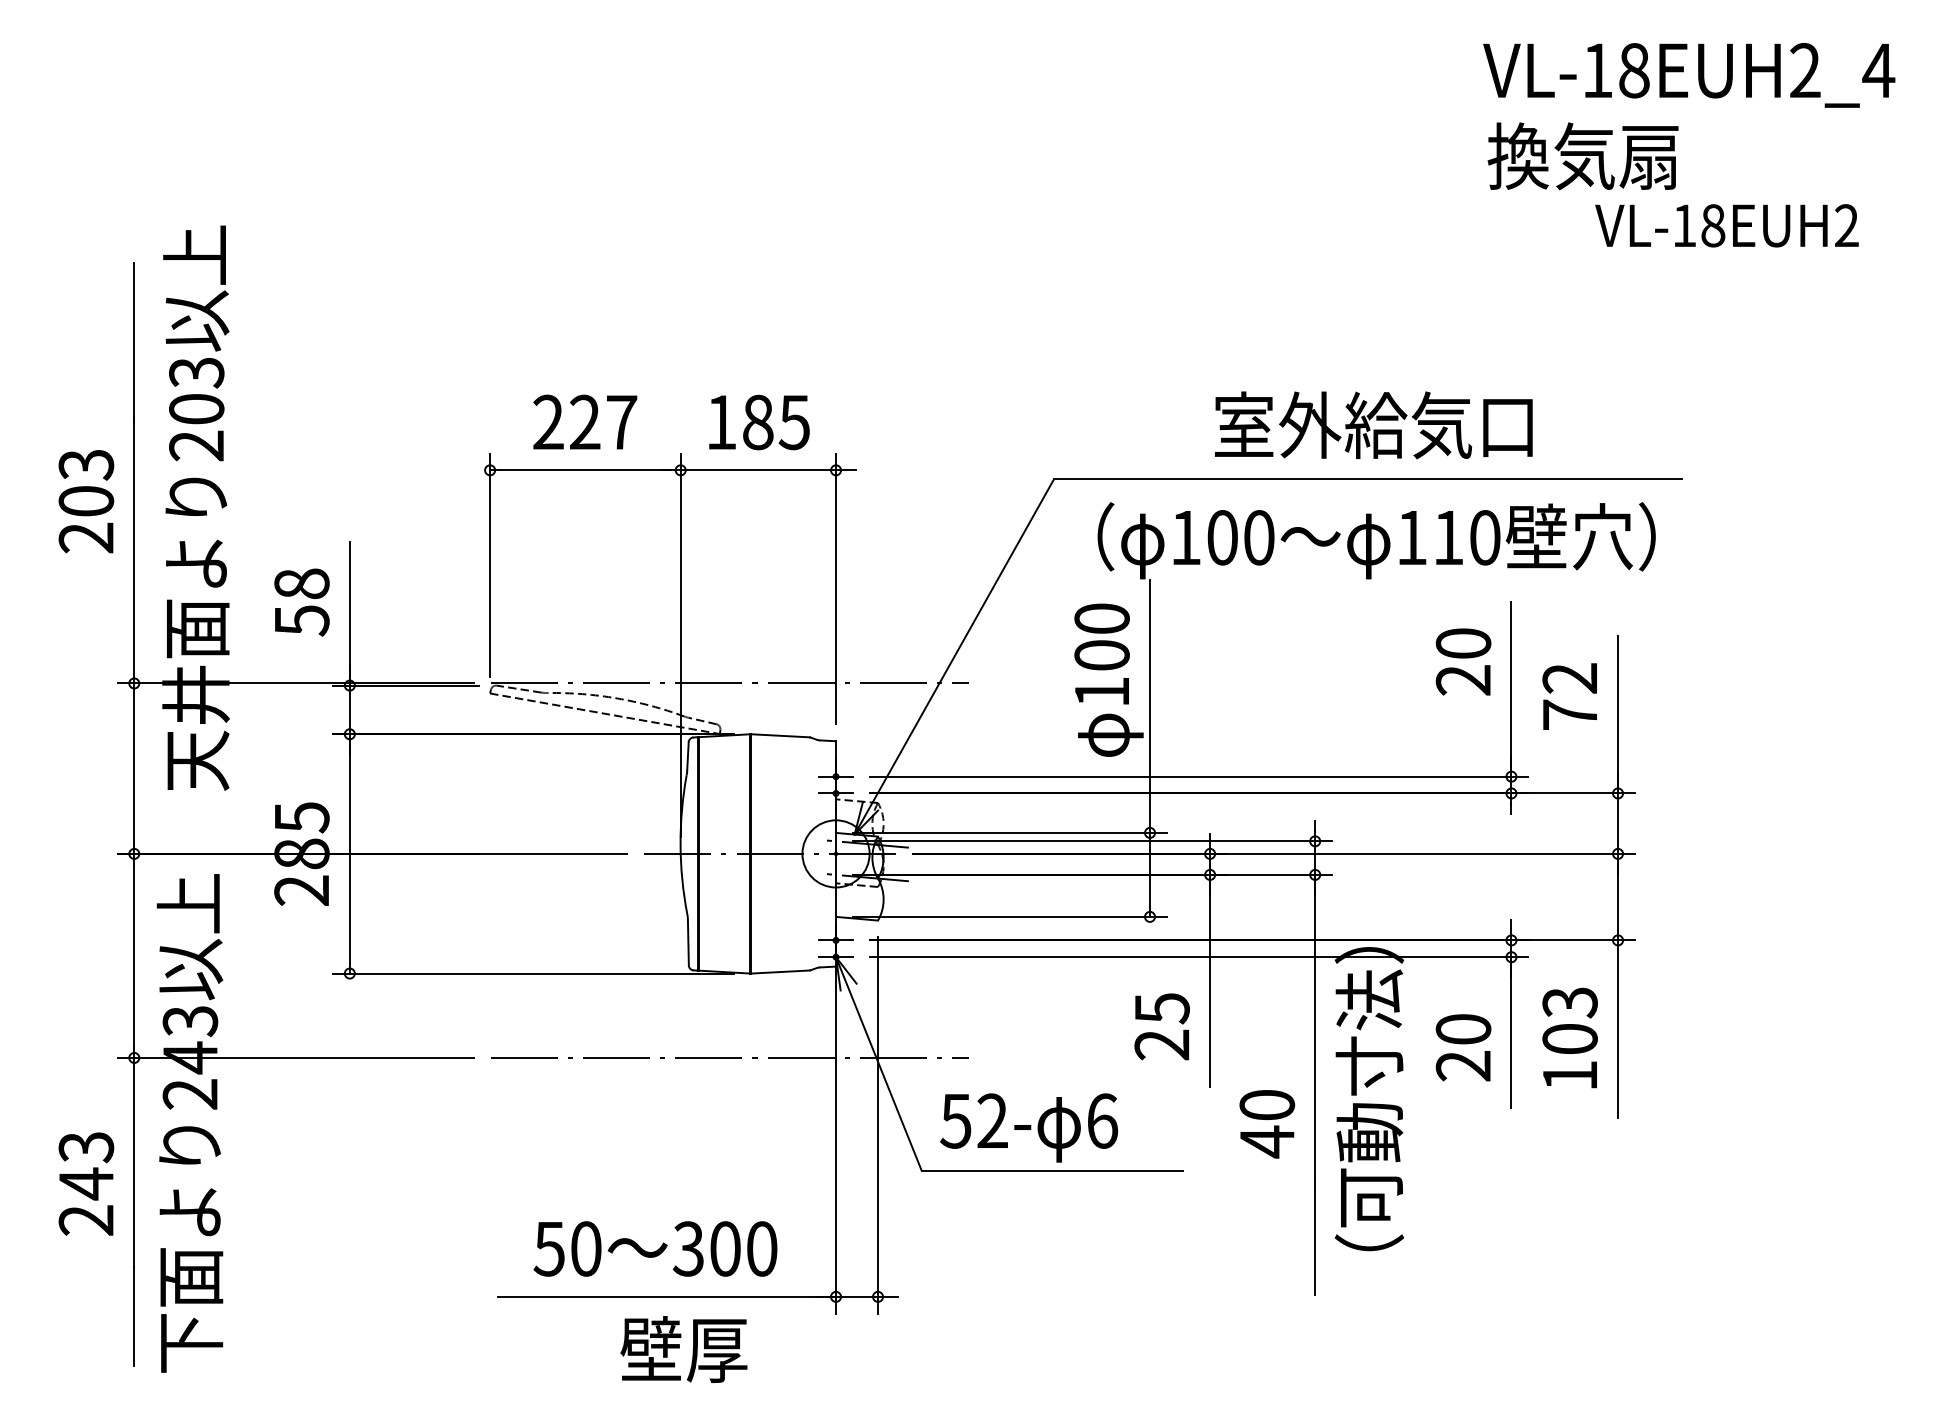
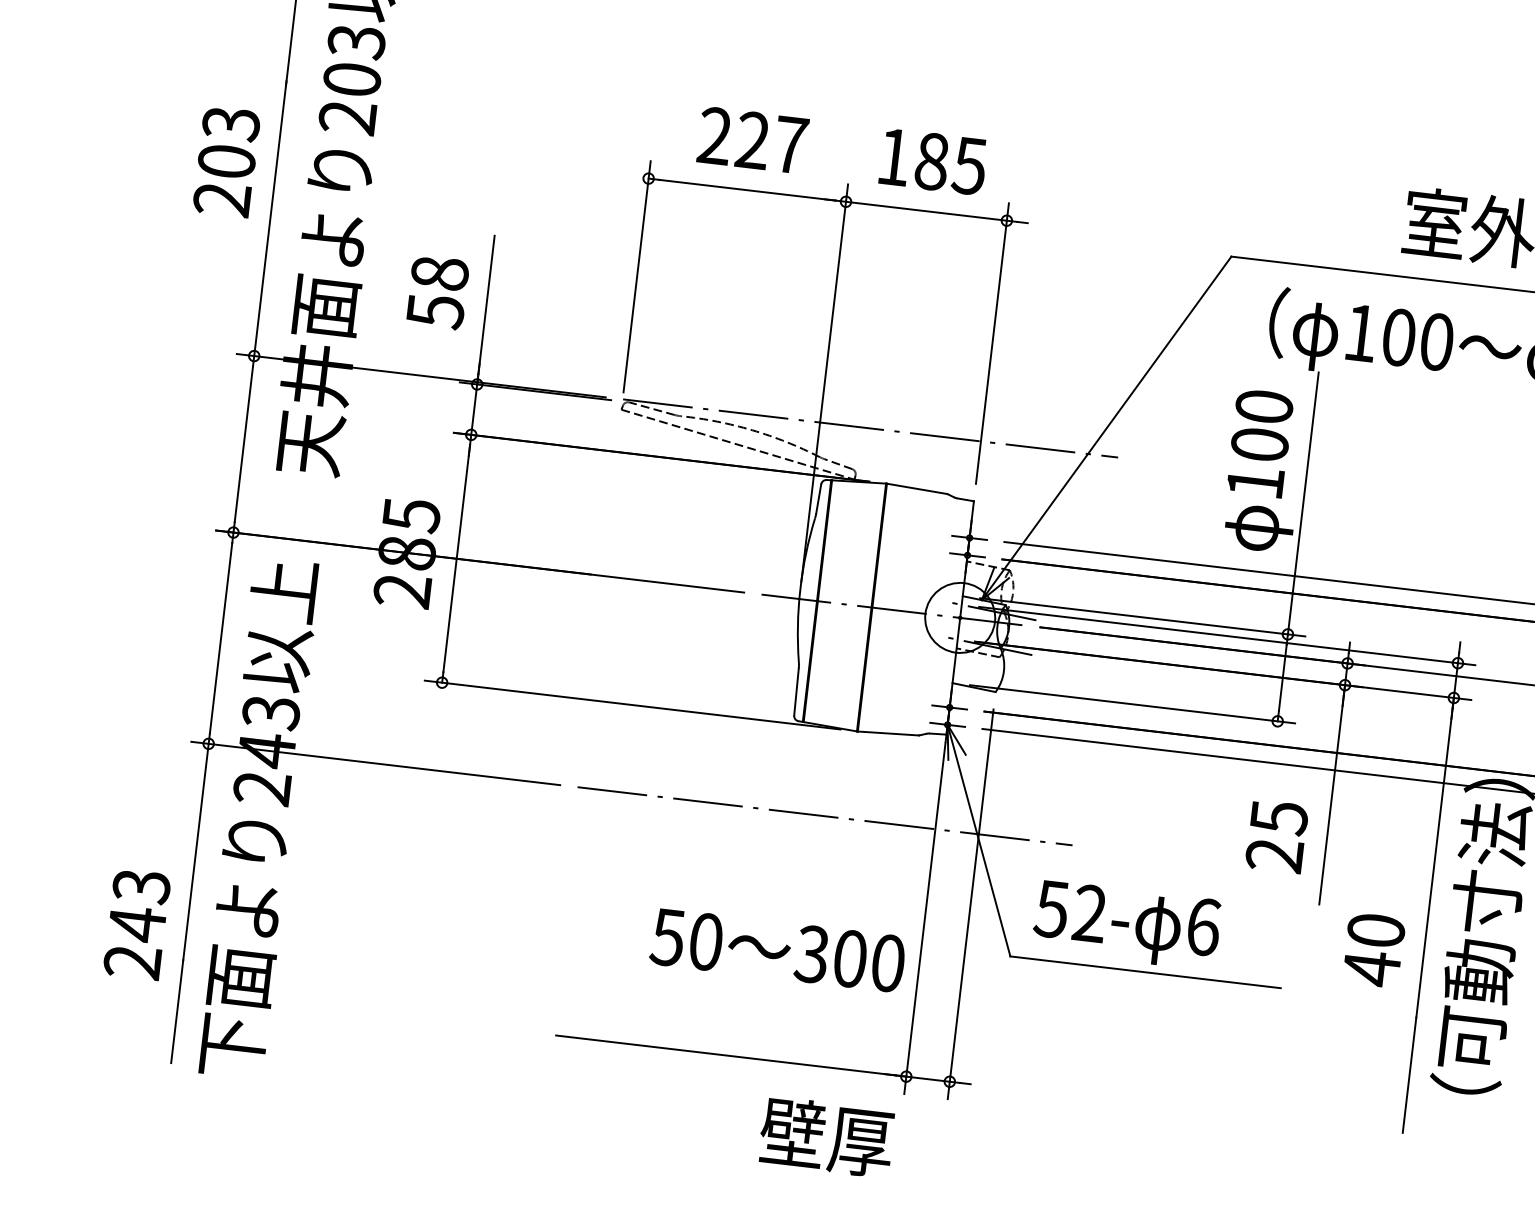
text: (86, 1183) -> (137, 923), moved
text: (655, 1248) -> (777, 949), moved
text: (683, 1349) -> (826, 1137), moved

